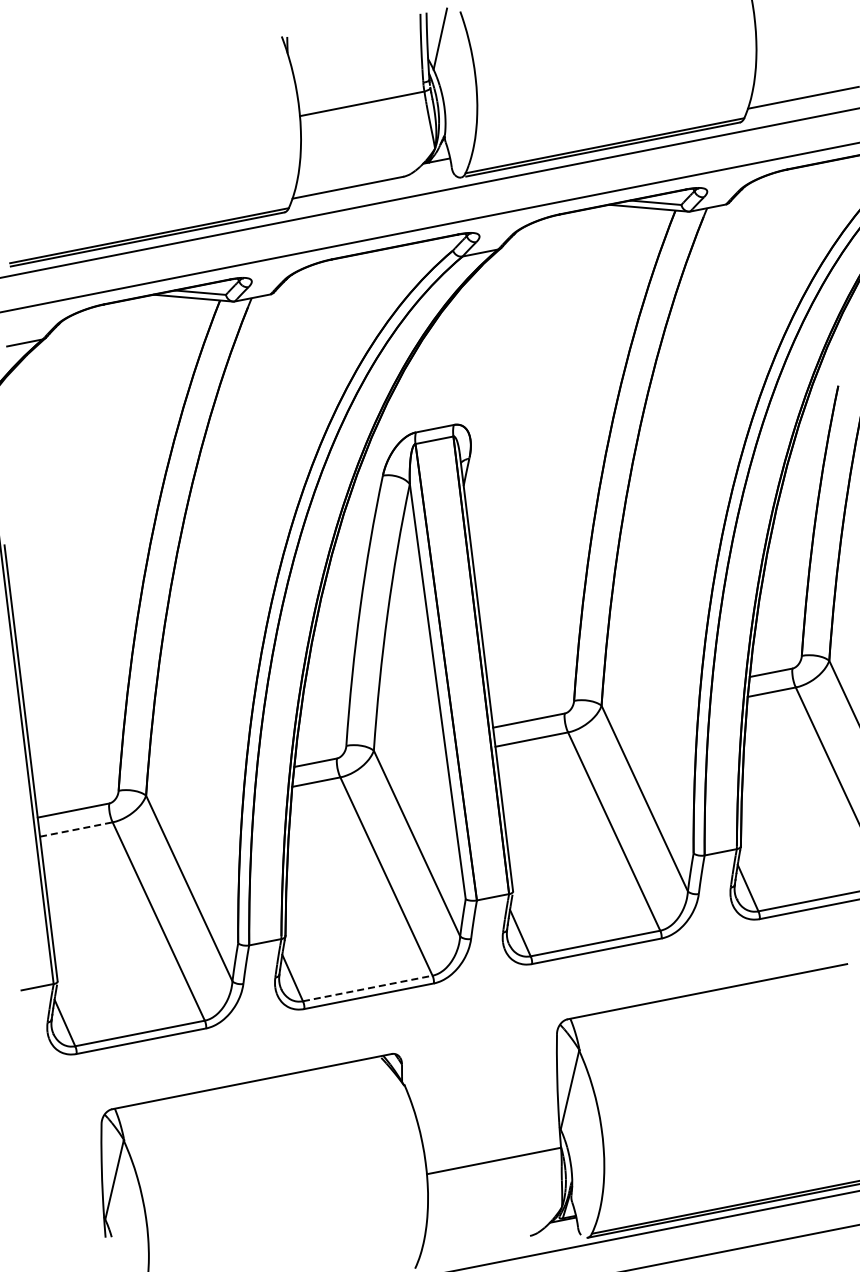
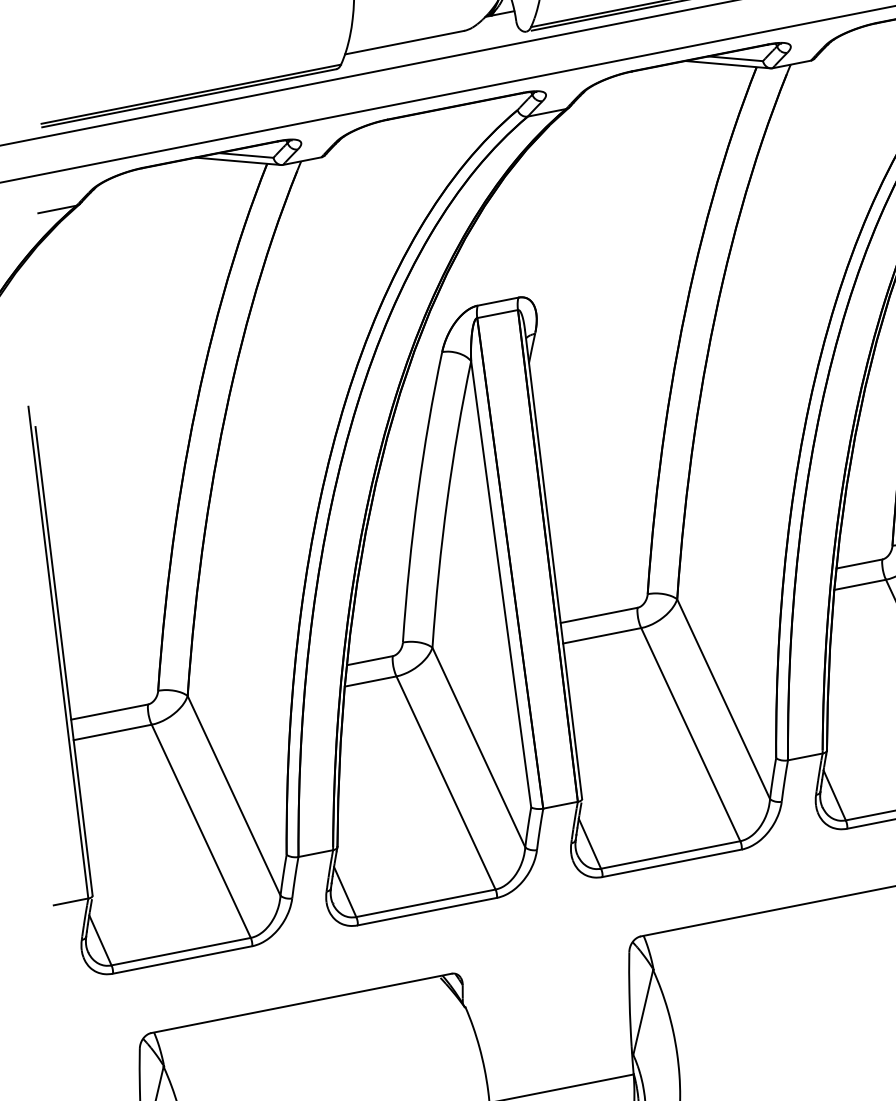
line: (76, 829) -> (112, 732), dashed -> solid
line: (368, 988) -> (426, 903), dashed -> solid

